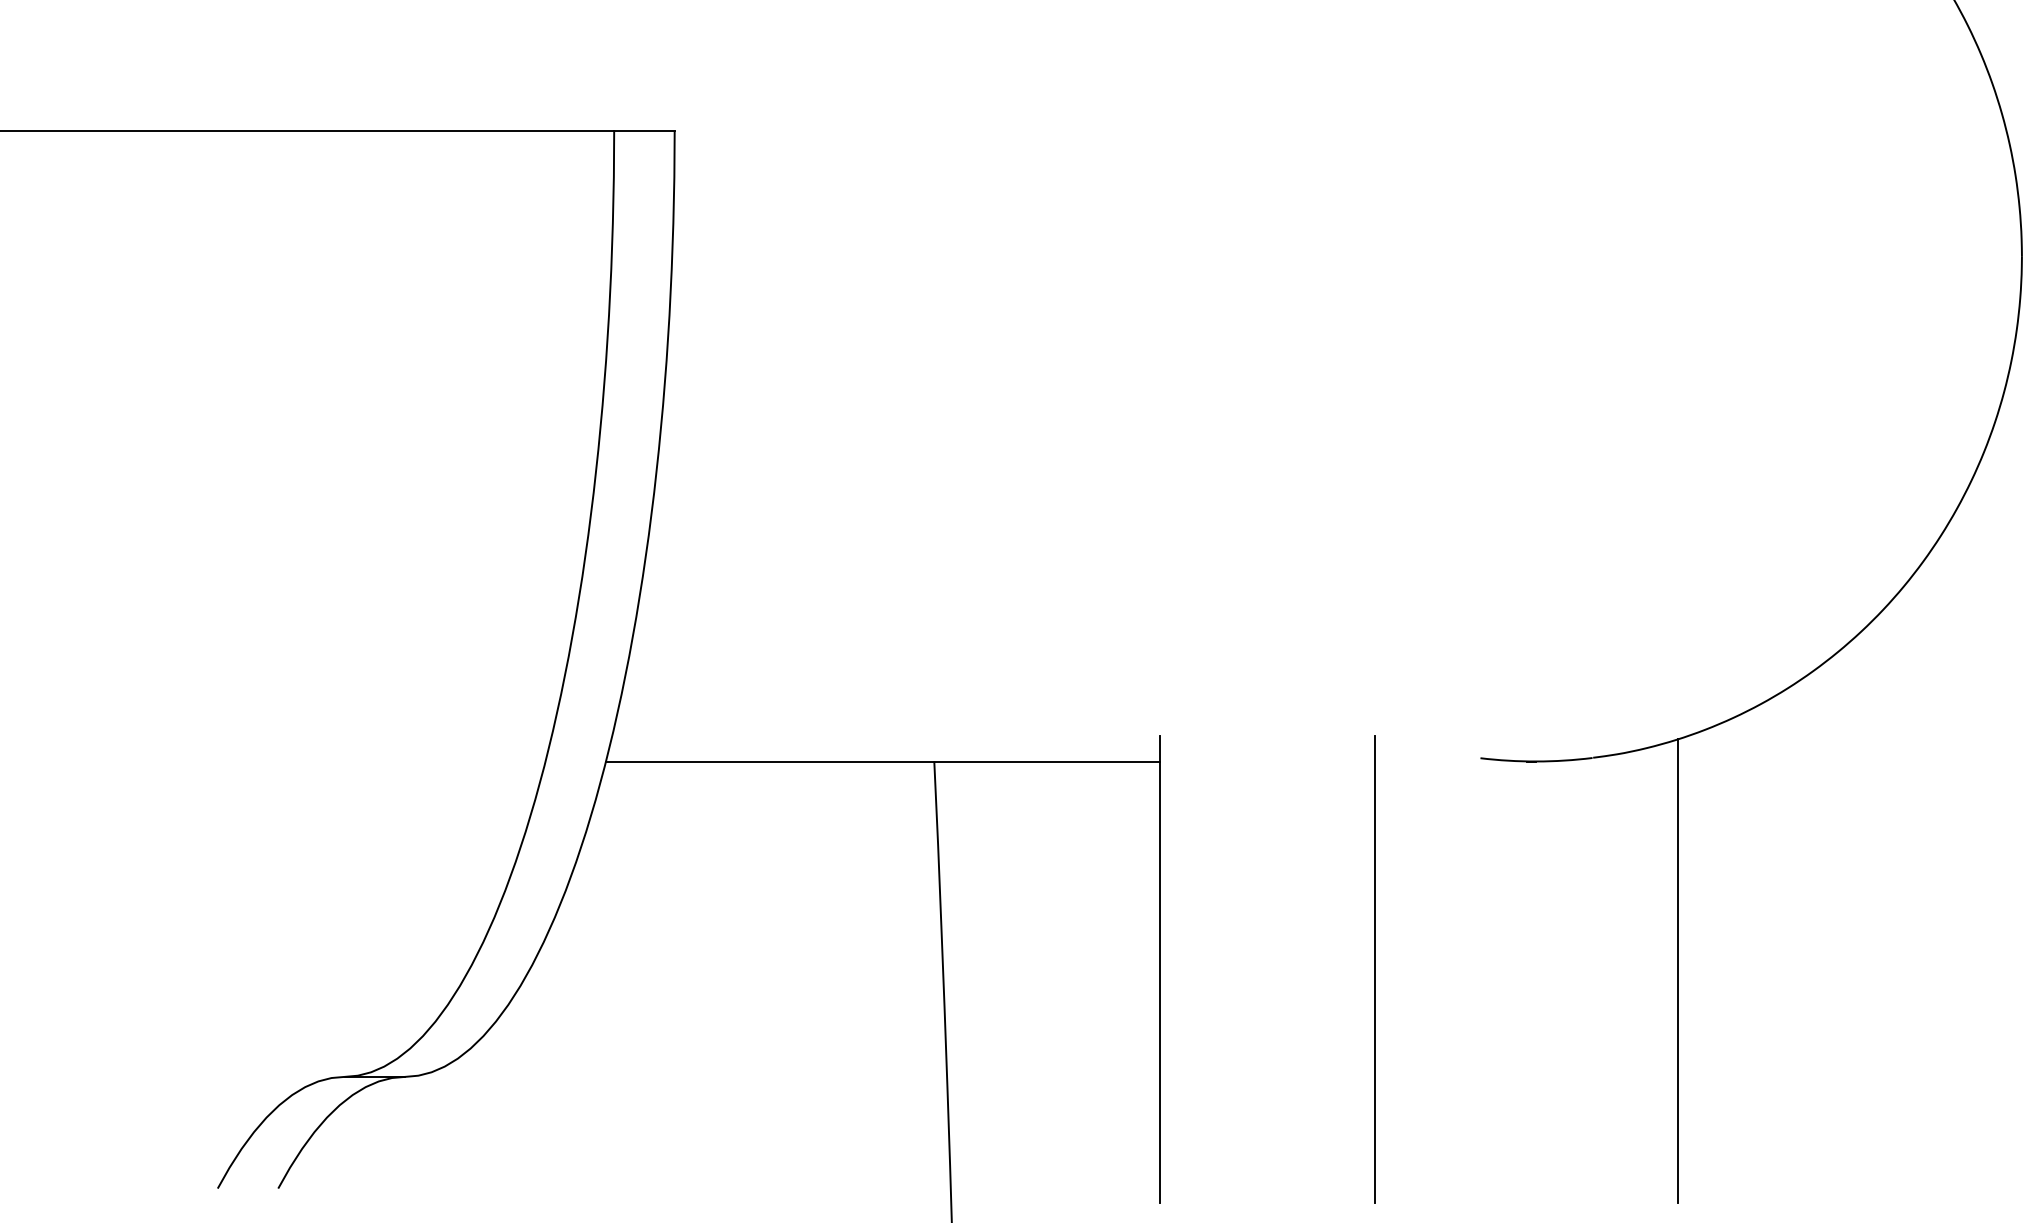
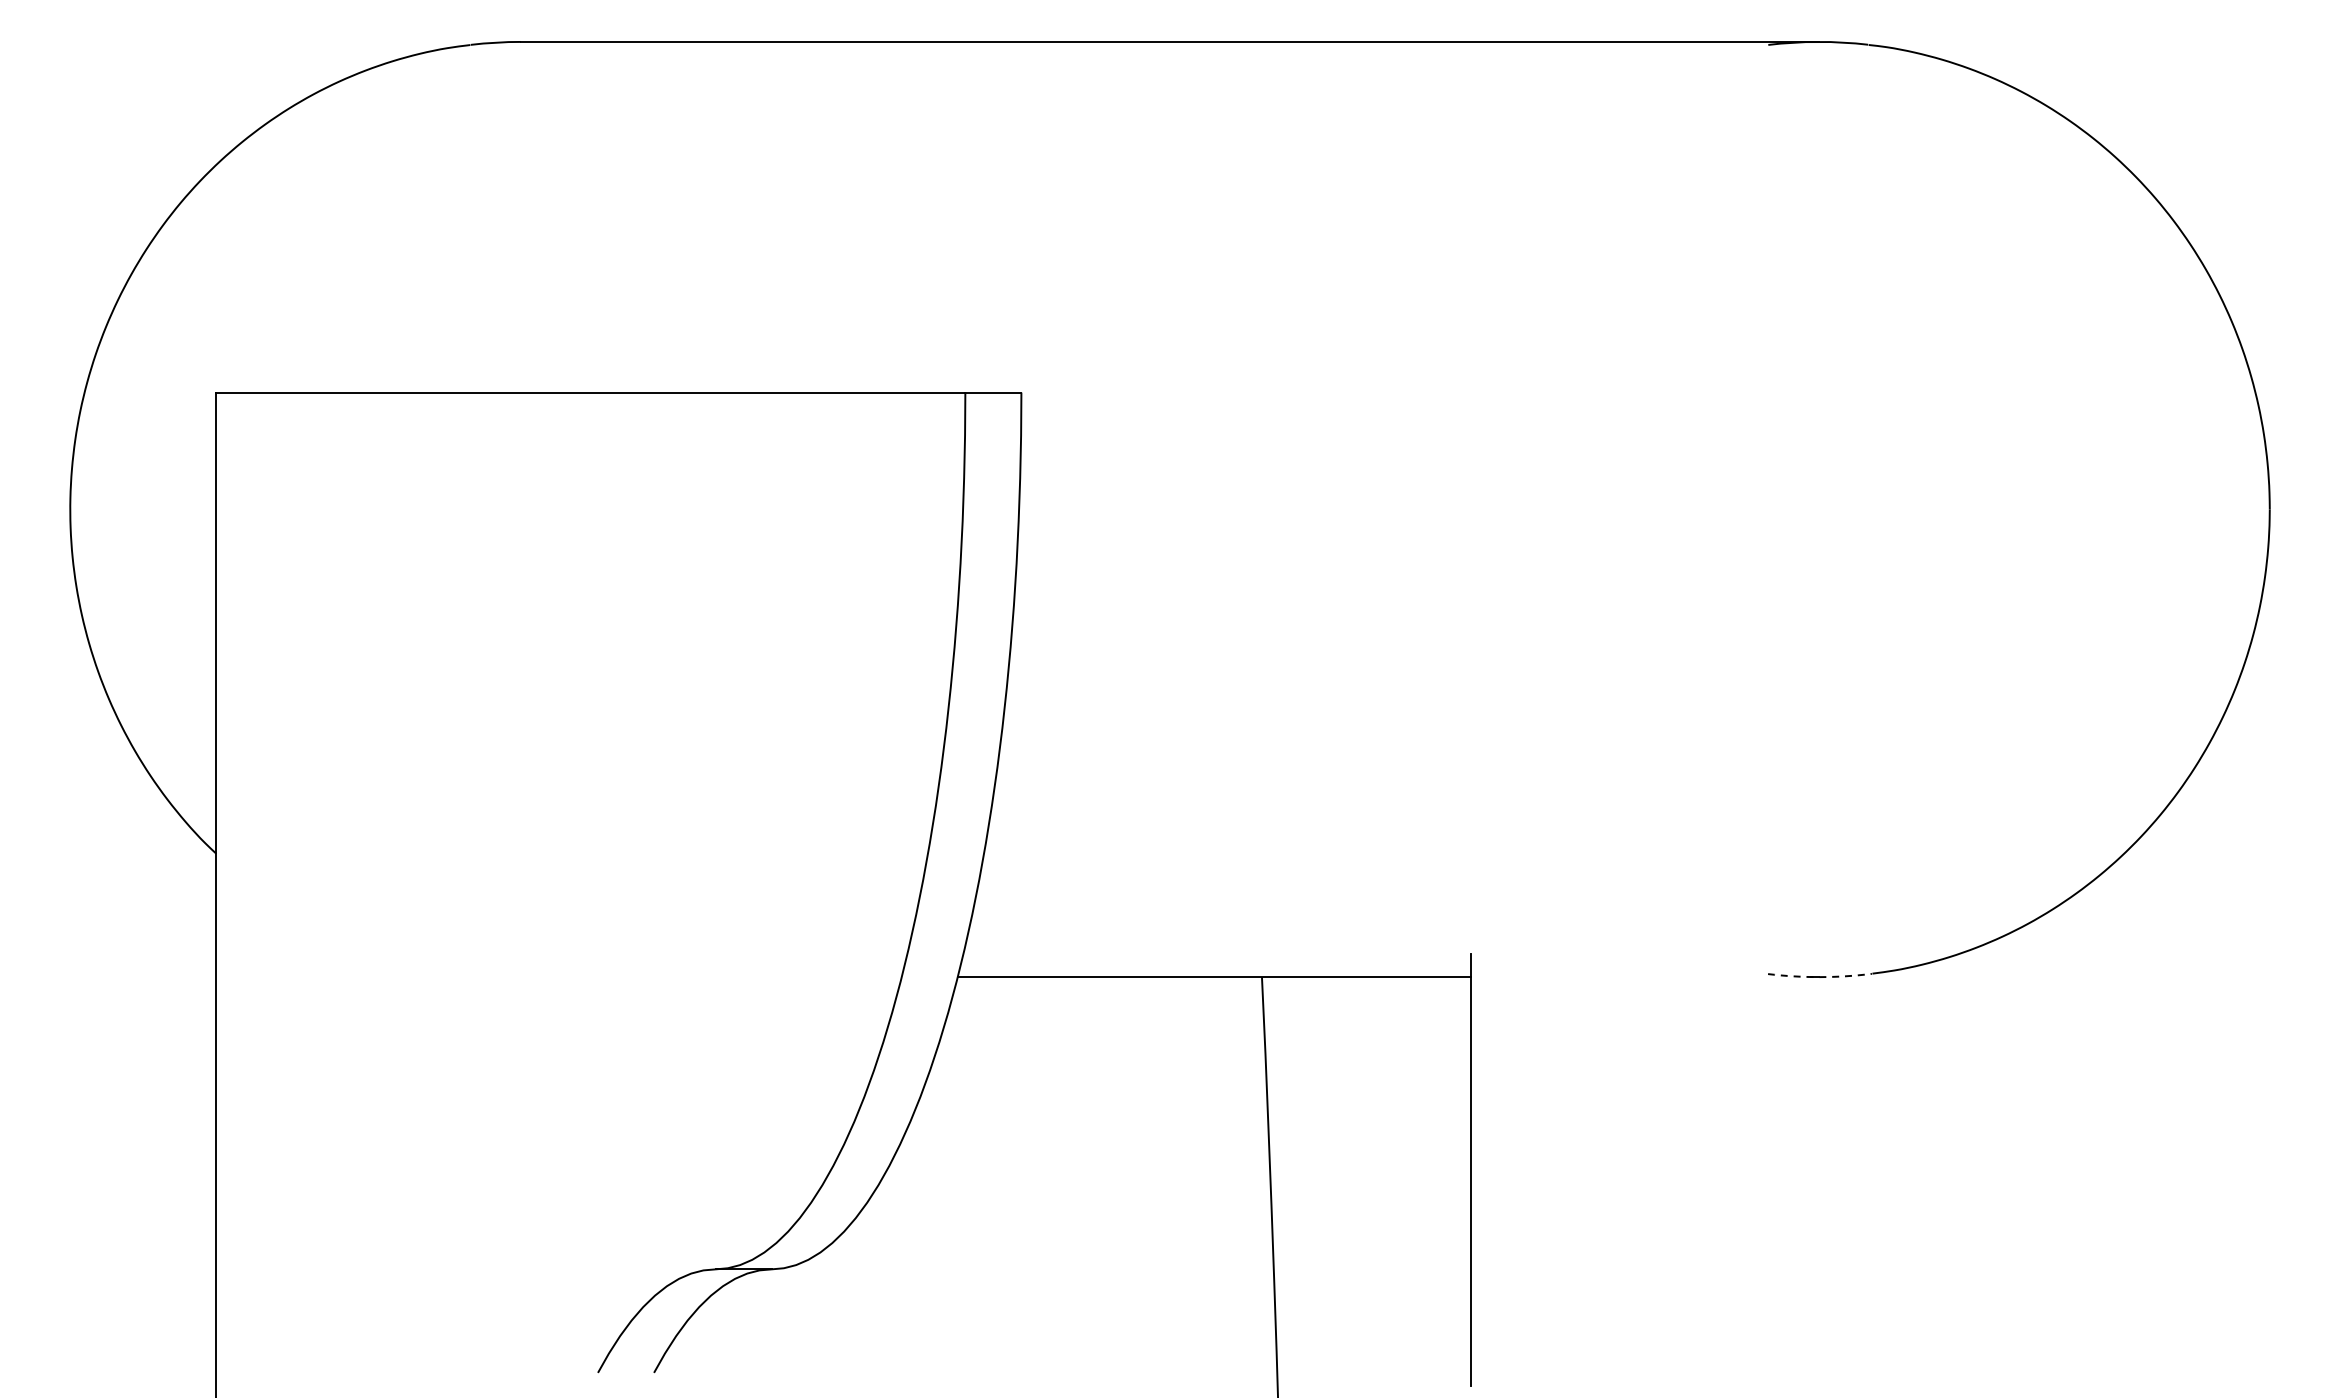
arc: (1535, 761) -> (1819, 977), solid -> dashed
line: (1375, 969) -> (1670, 1169), removed
line: (1677, 971) -> (1950, 1171), removed

